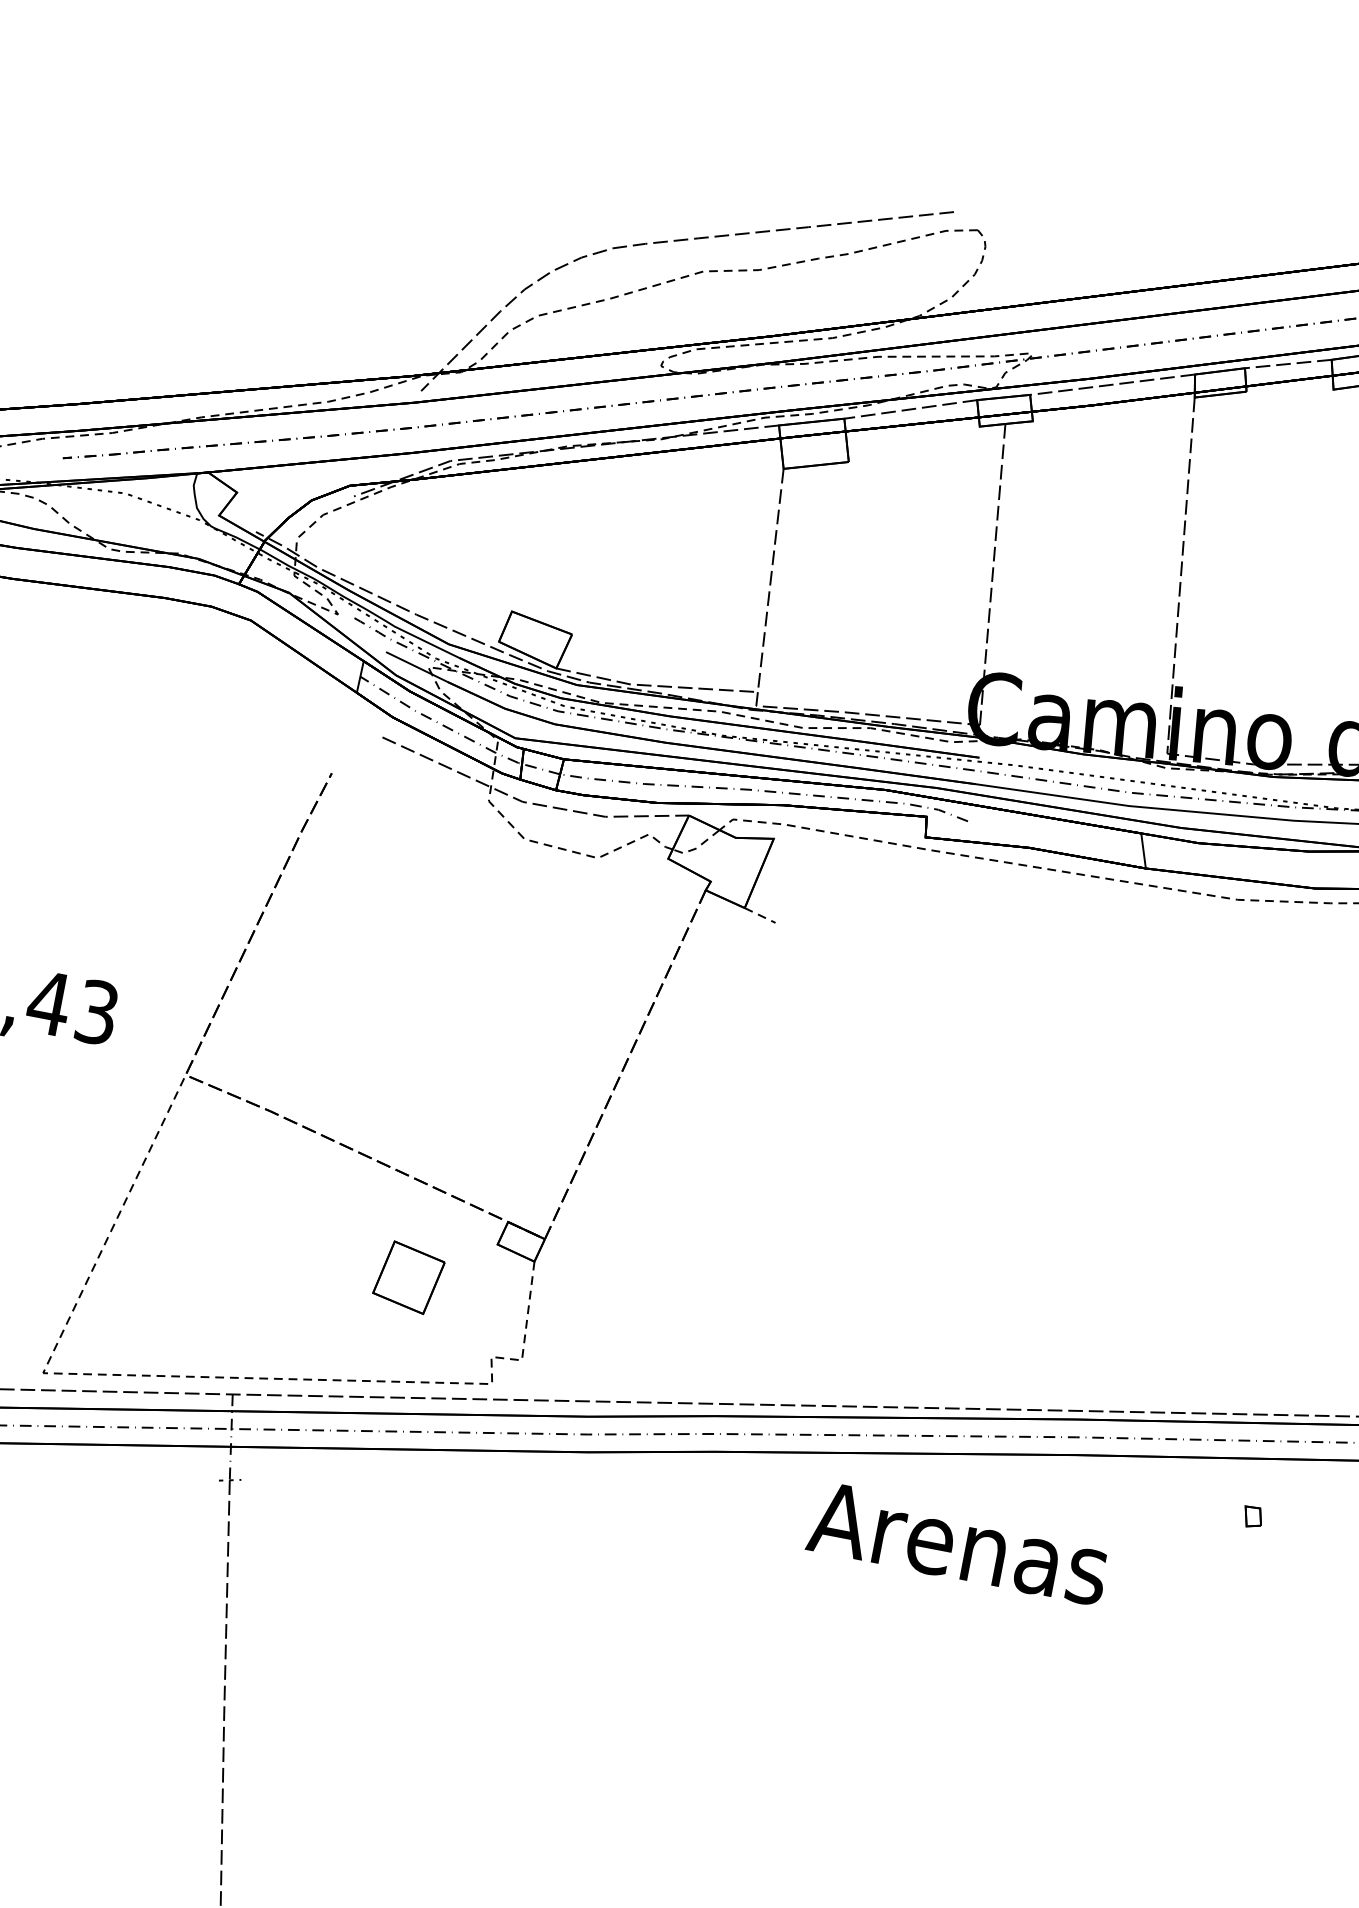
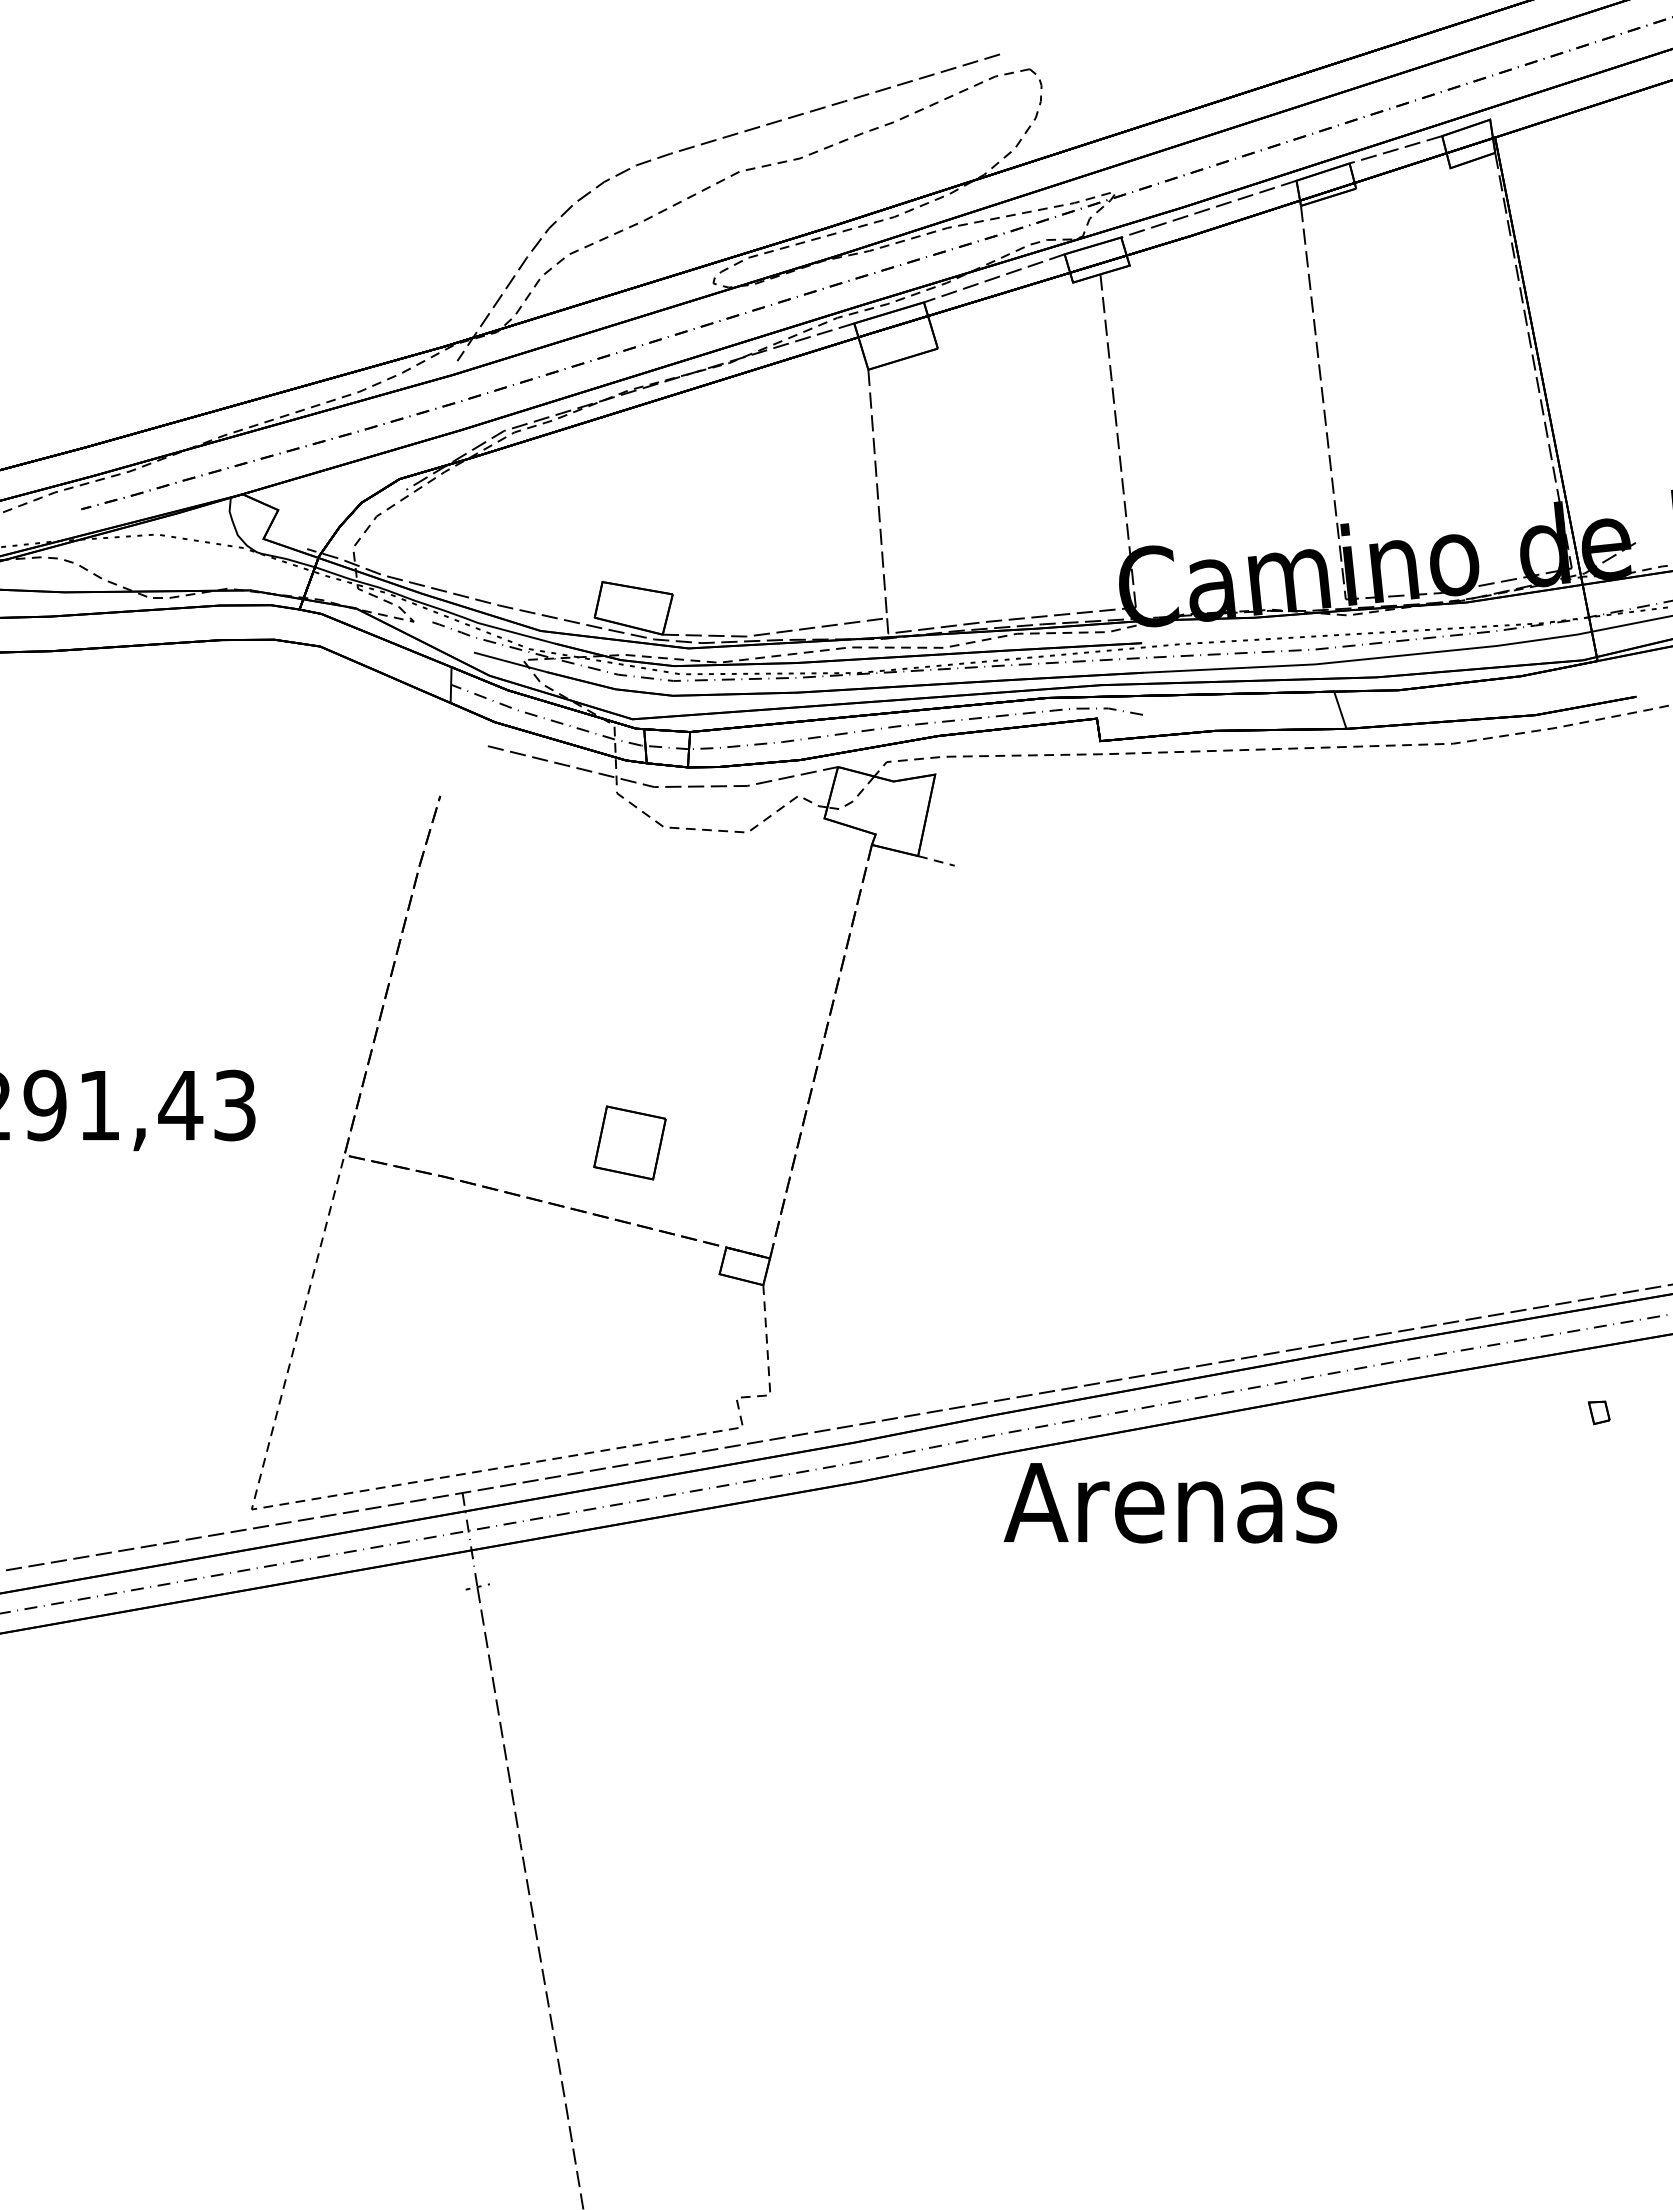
part: (408, 1277) -> (629, 1142), moved
text: (958, 1543) -> (1170, 1503), moved

